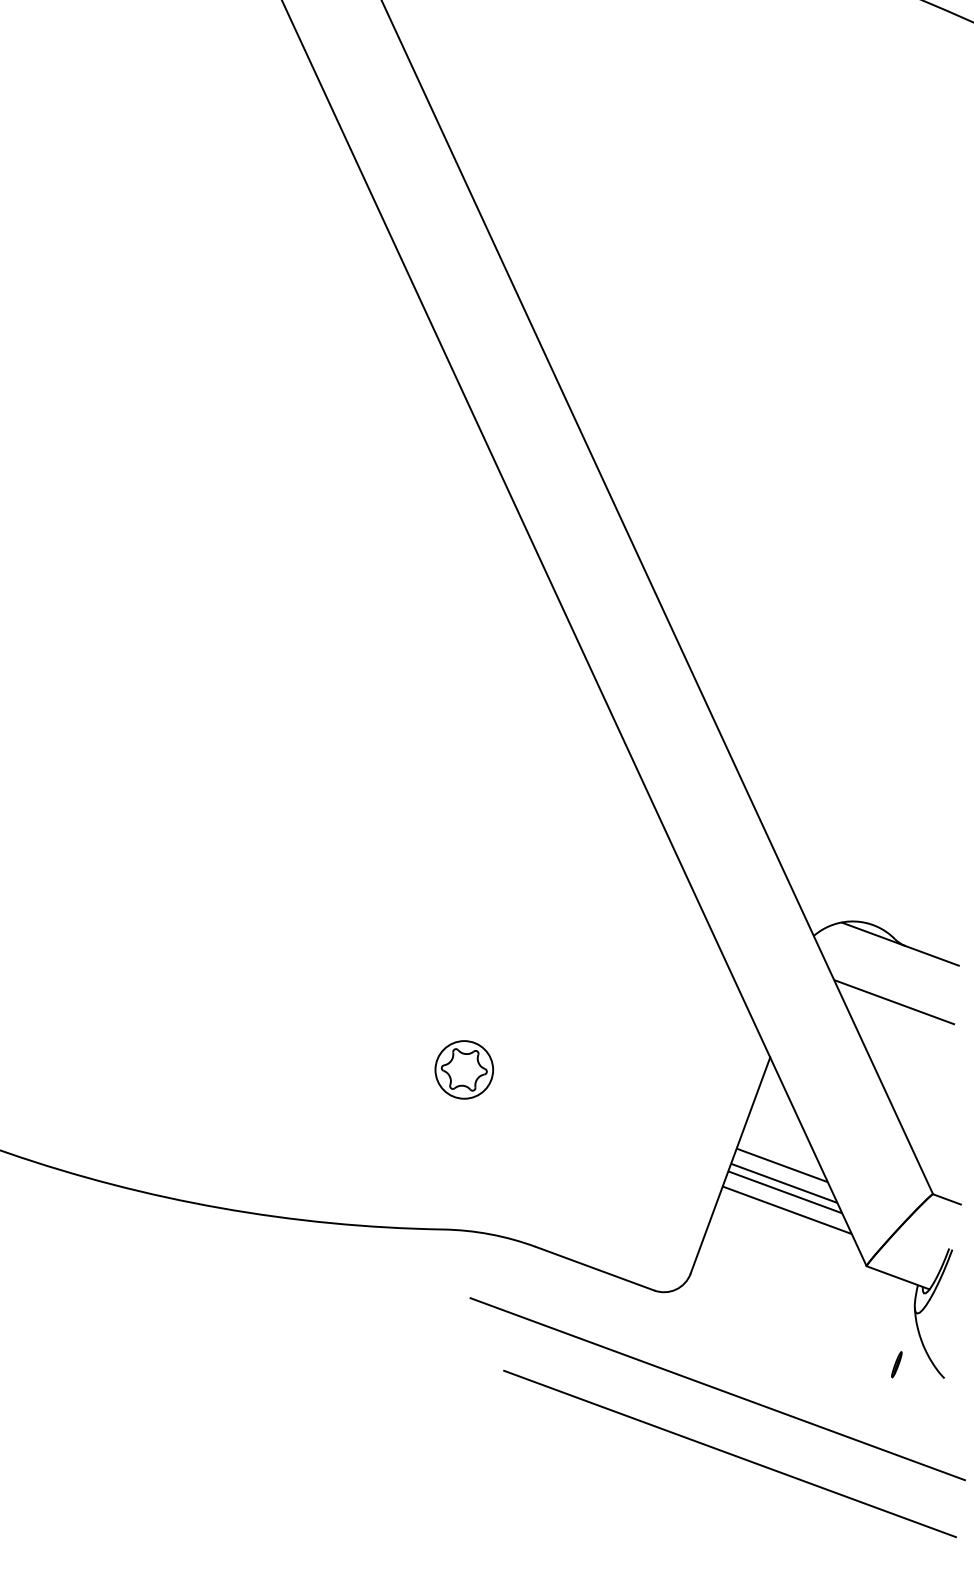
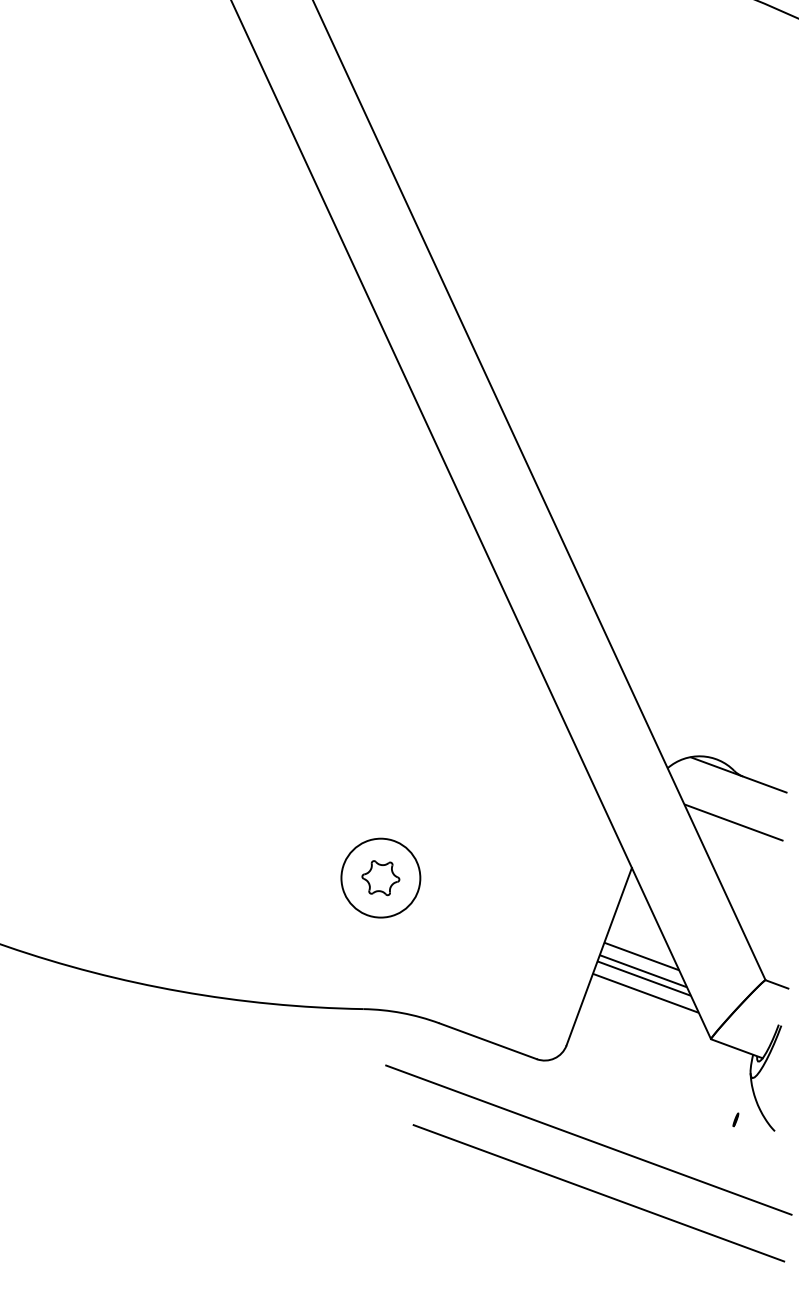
circle: (464, 1069) -> (381, 877), size x1.67
part: (896, 1364) -> (735, 1119), size x0.62

